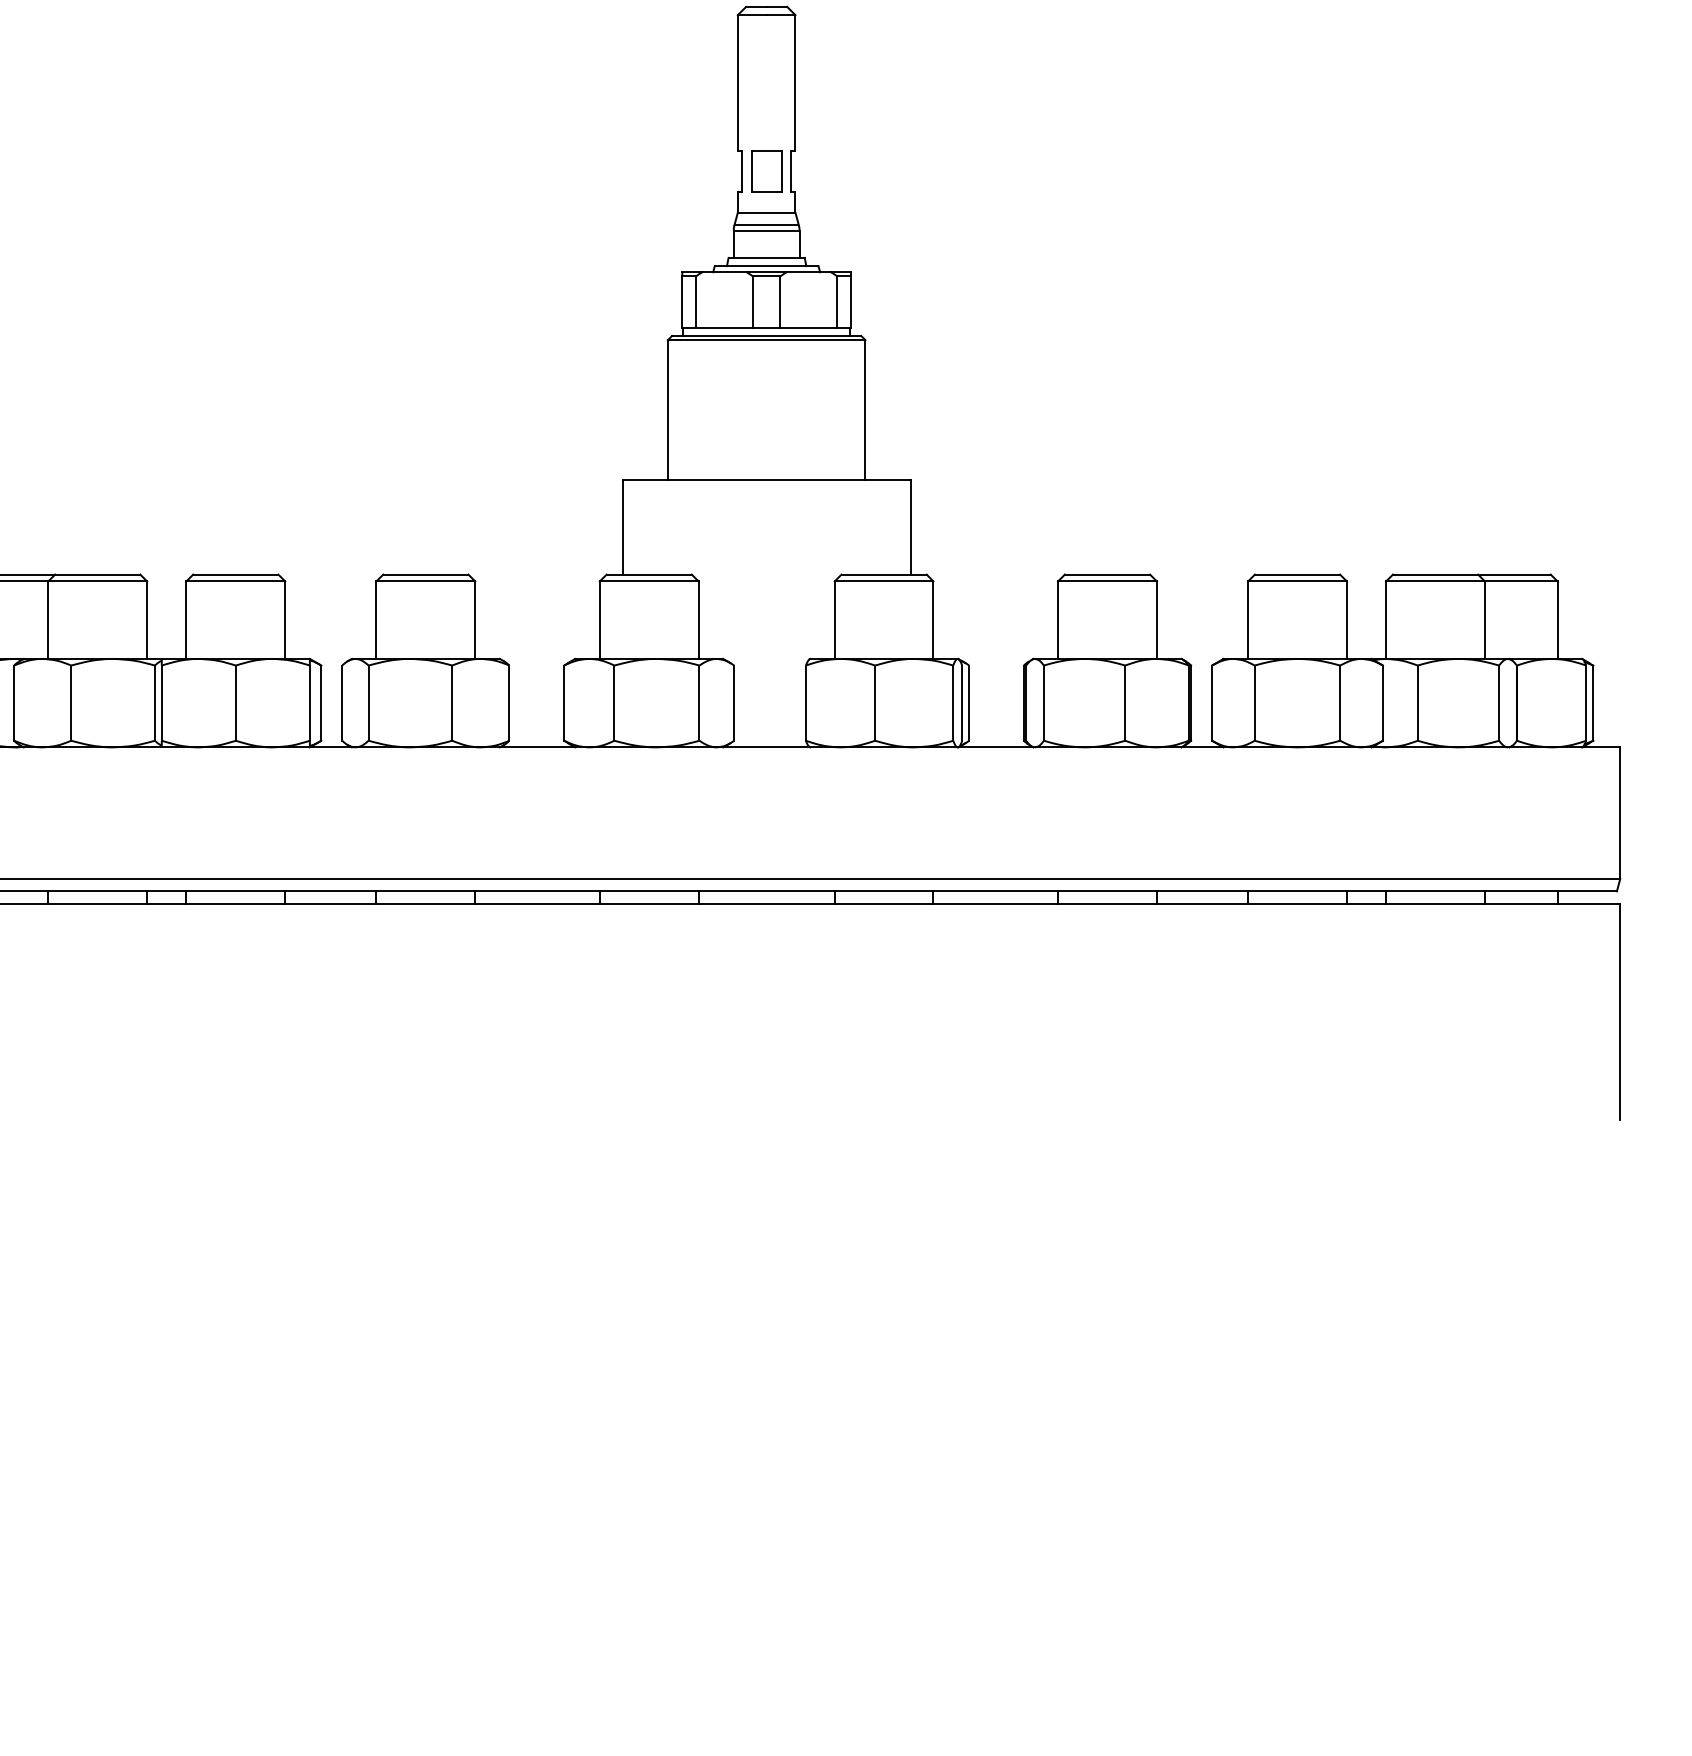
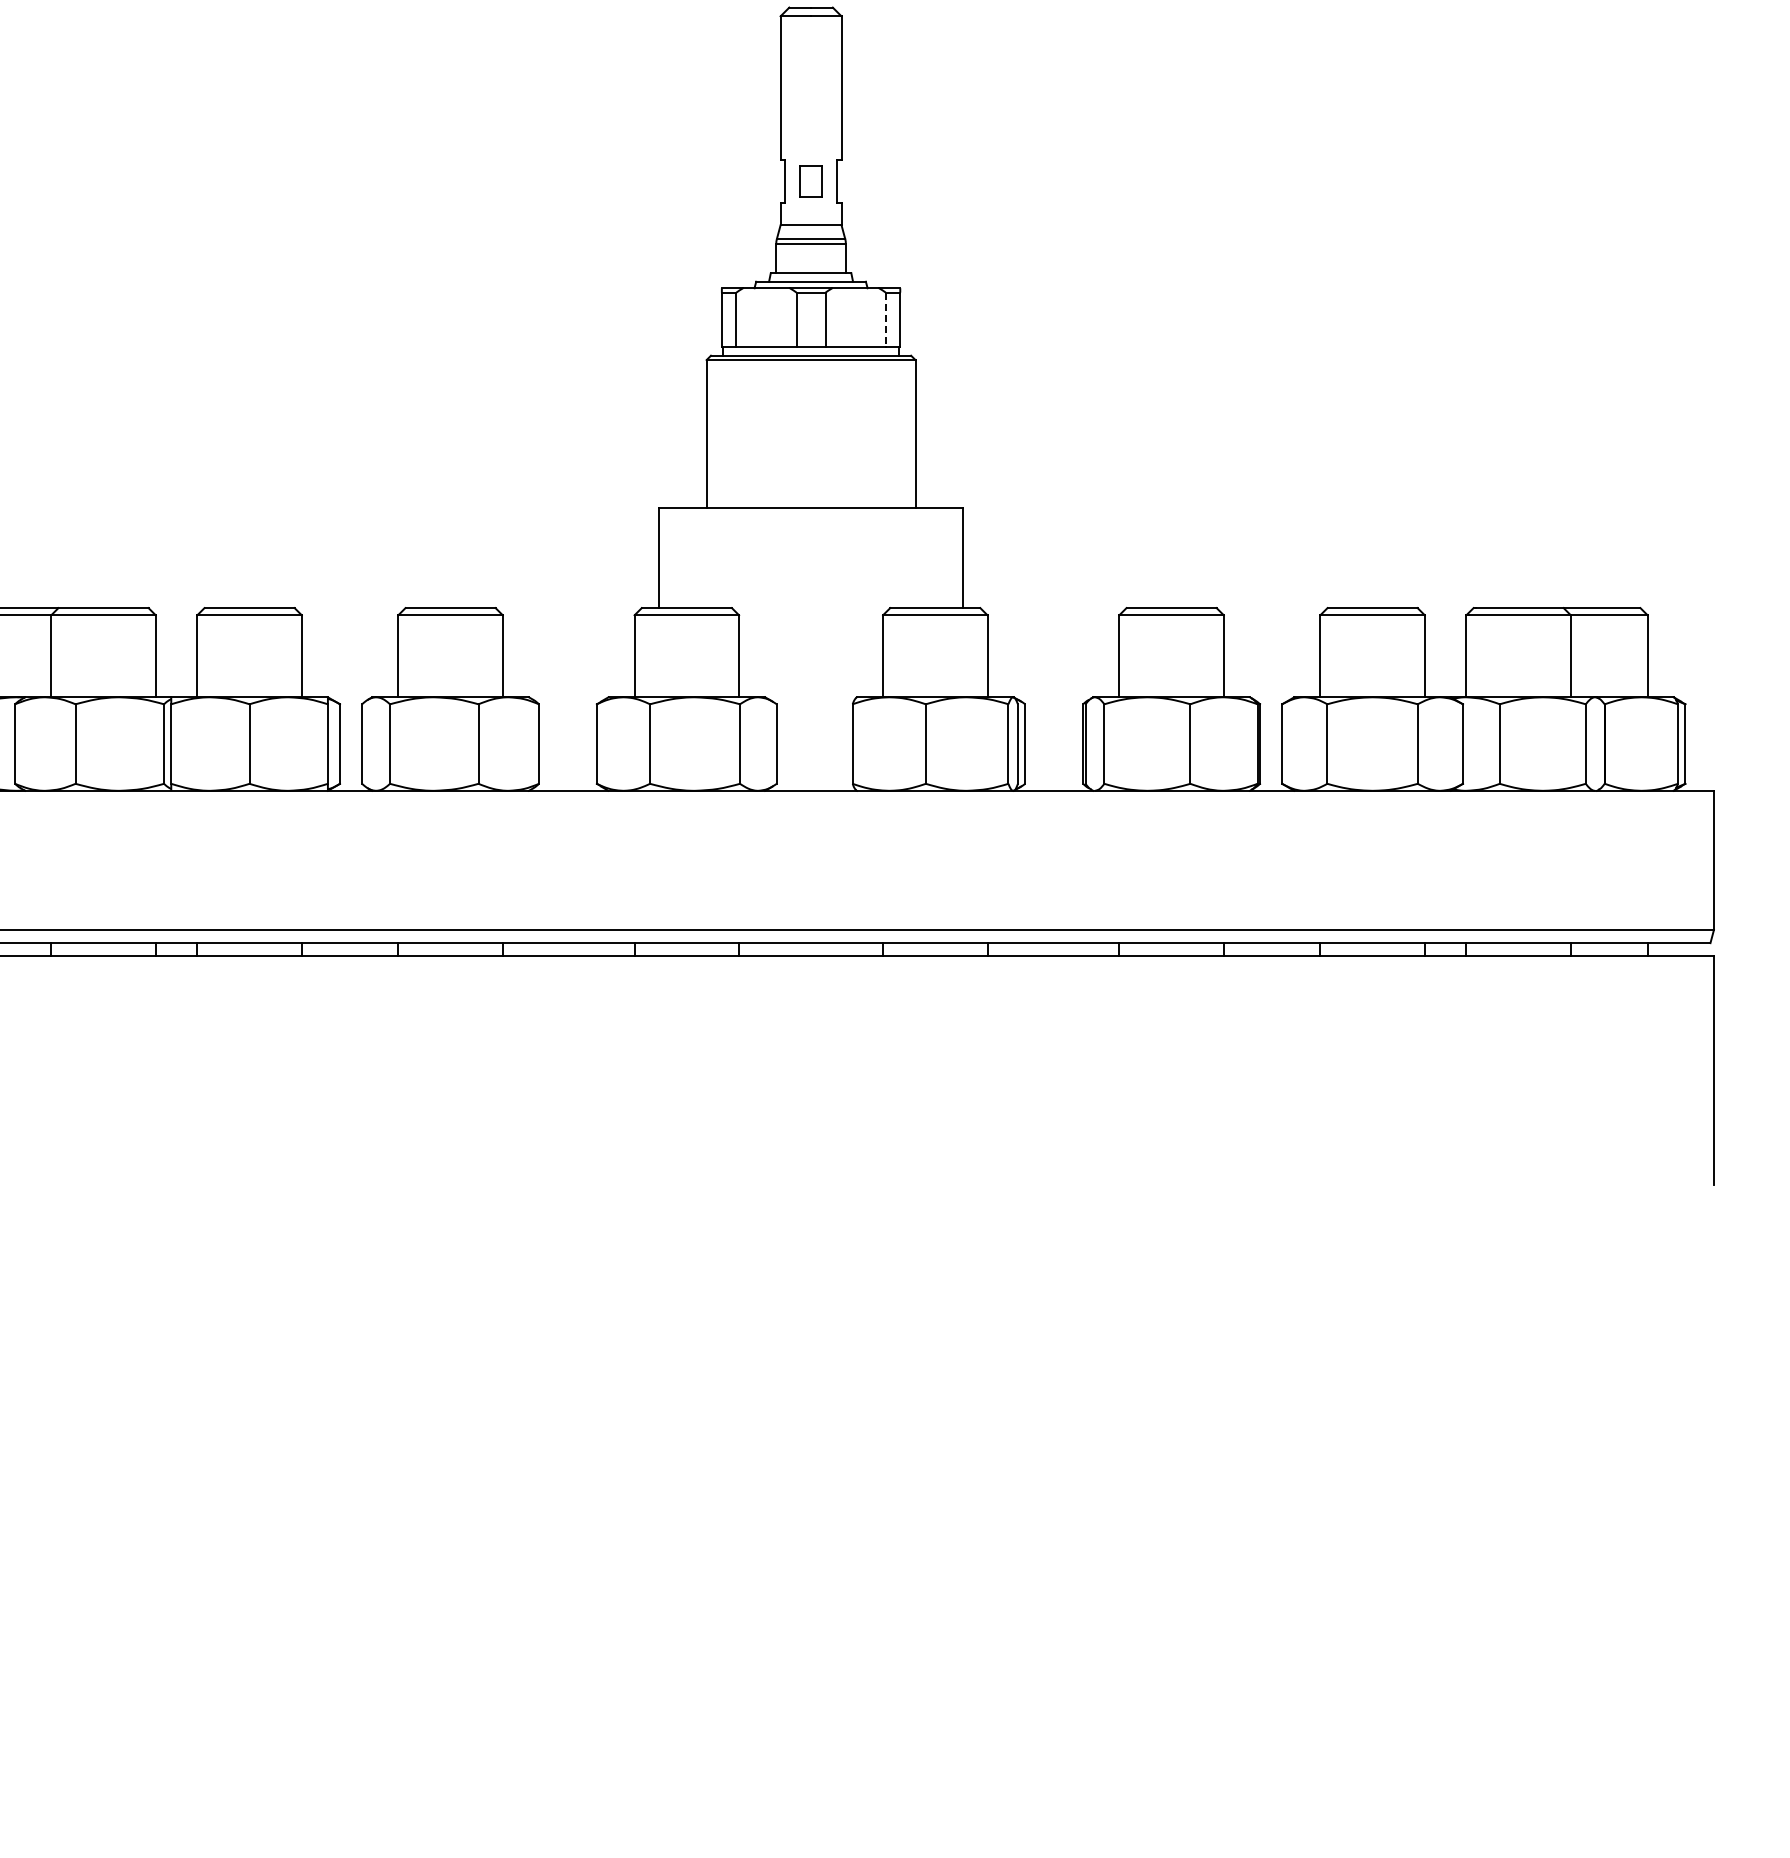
part: (766, 171) -> (810, 181), size x0.7
line: (837, 302) -> (885, 320), solid -> dashed

